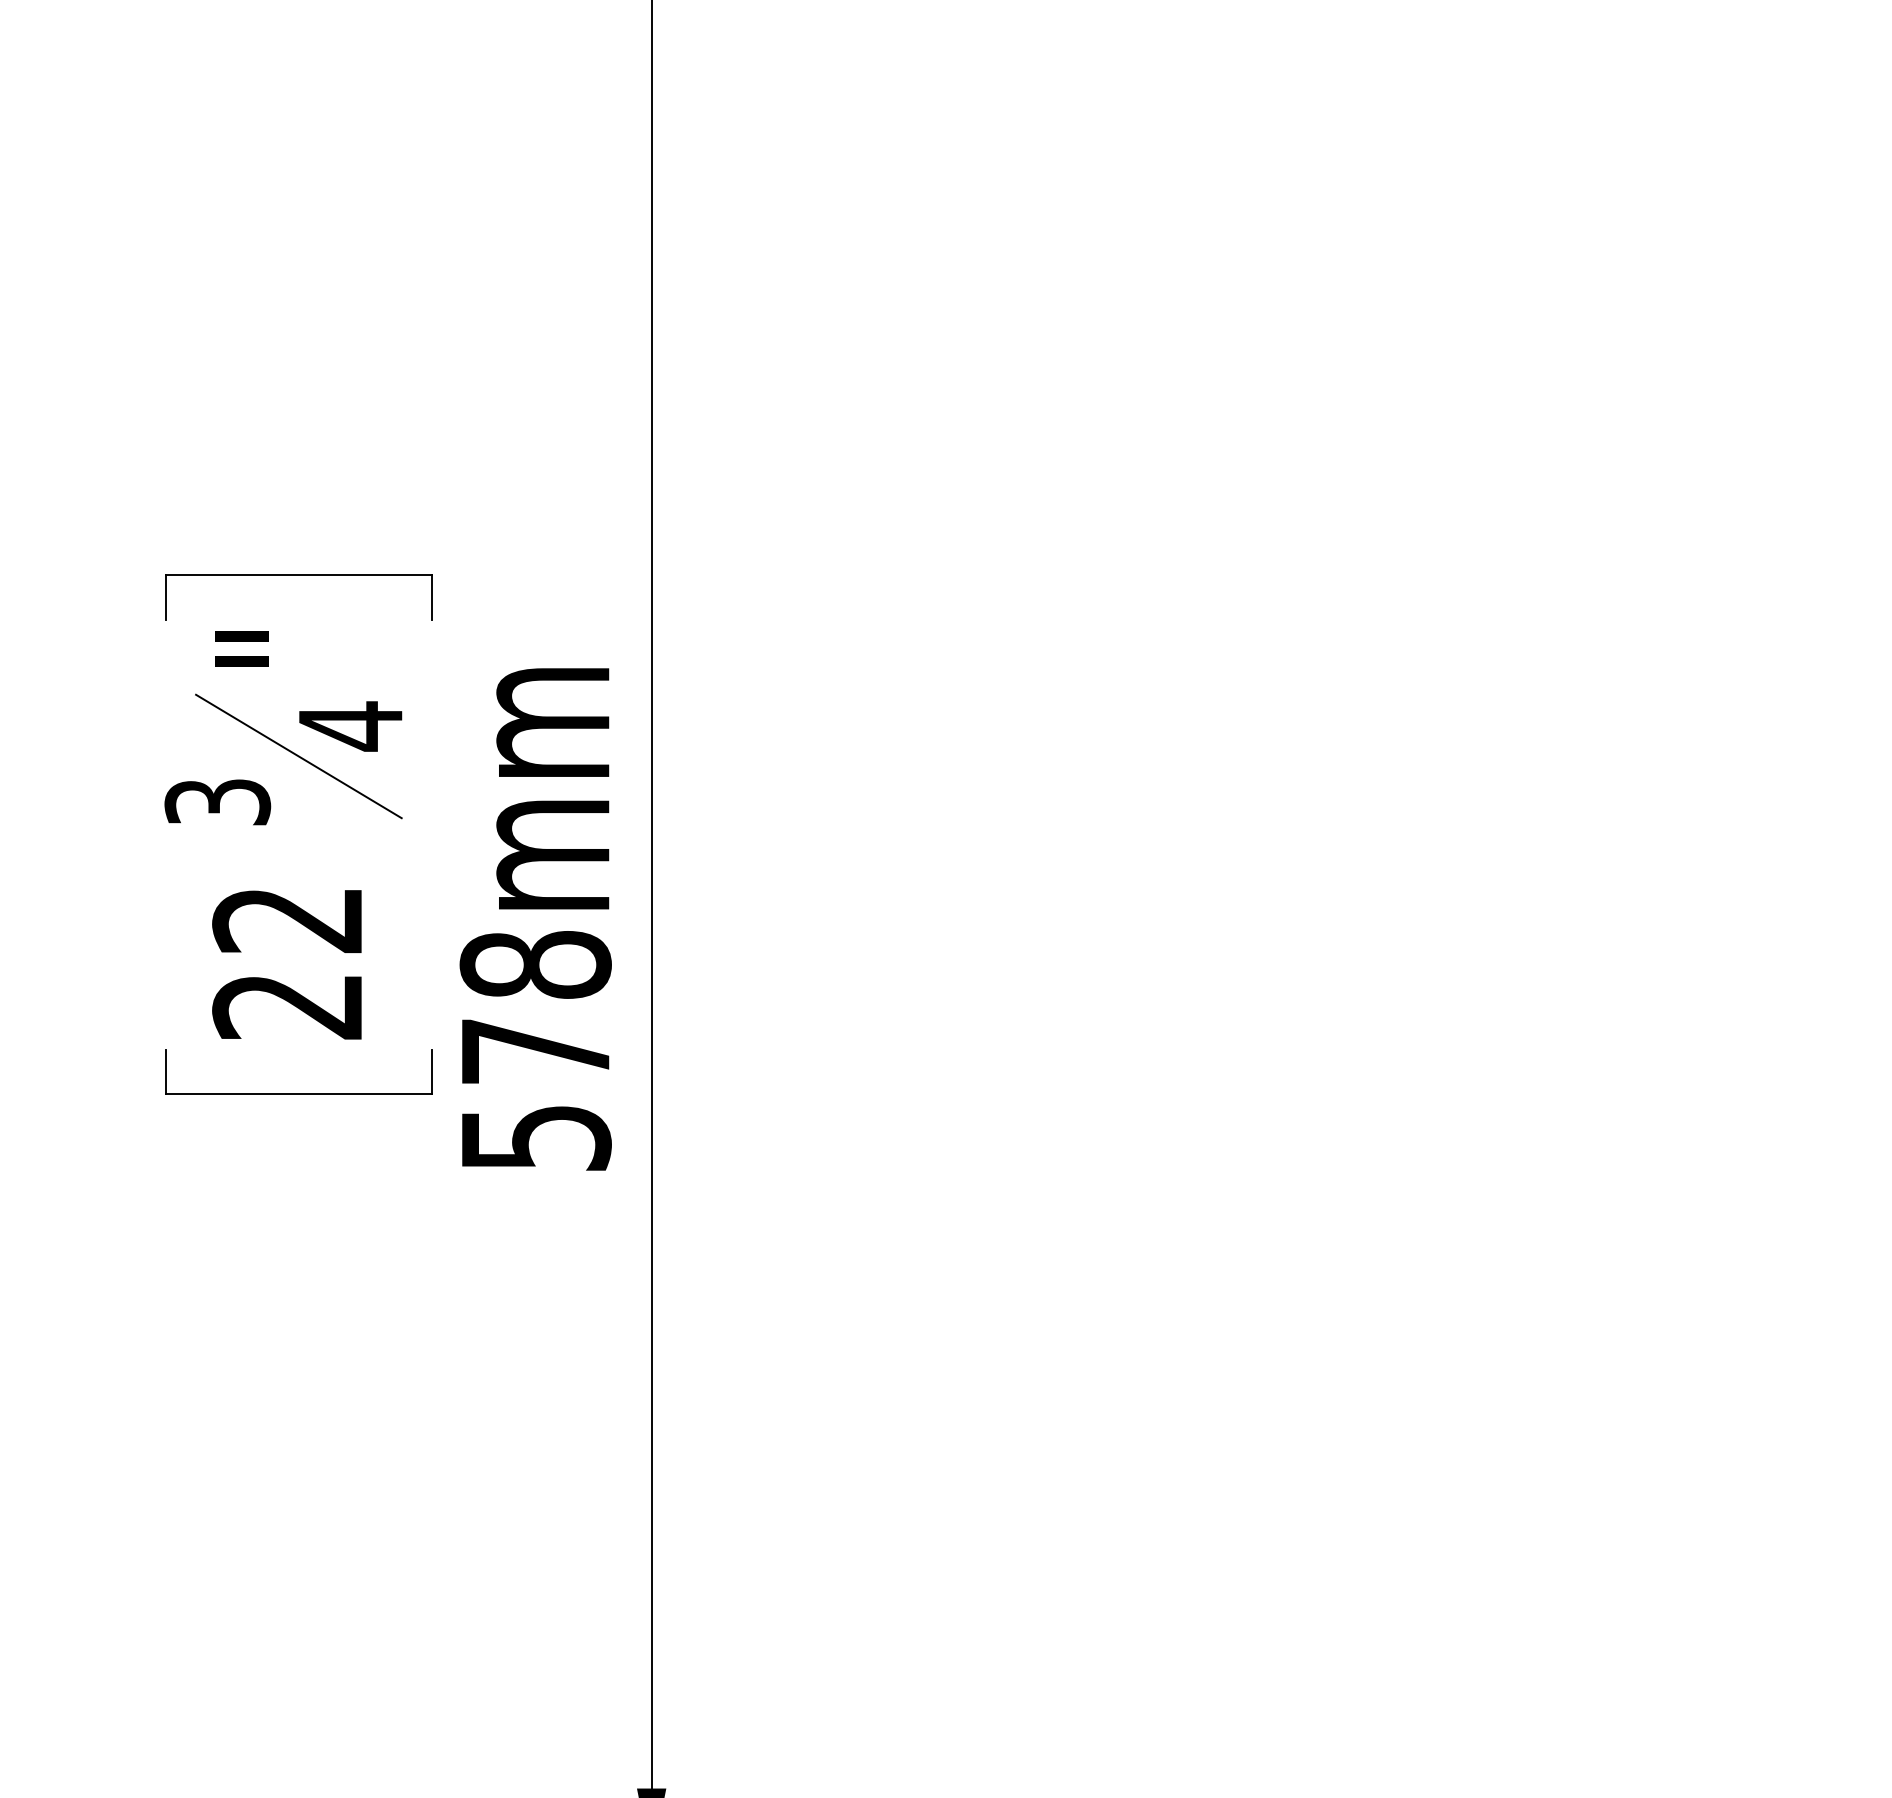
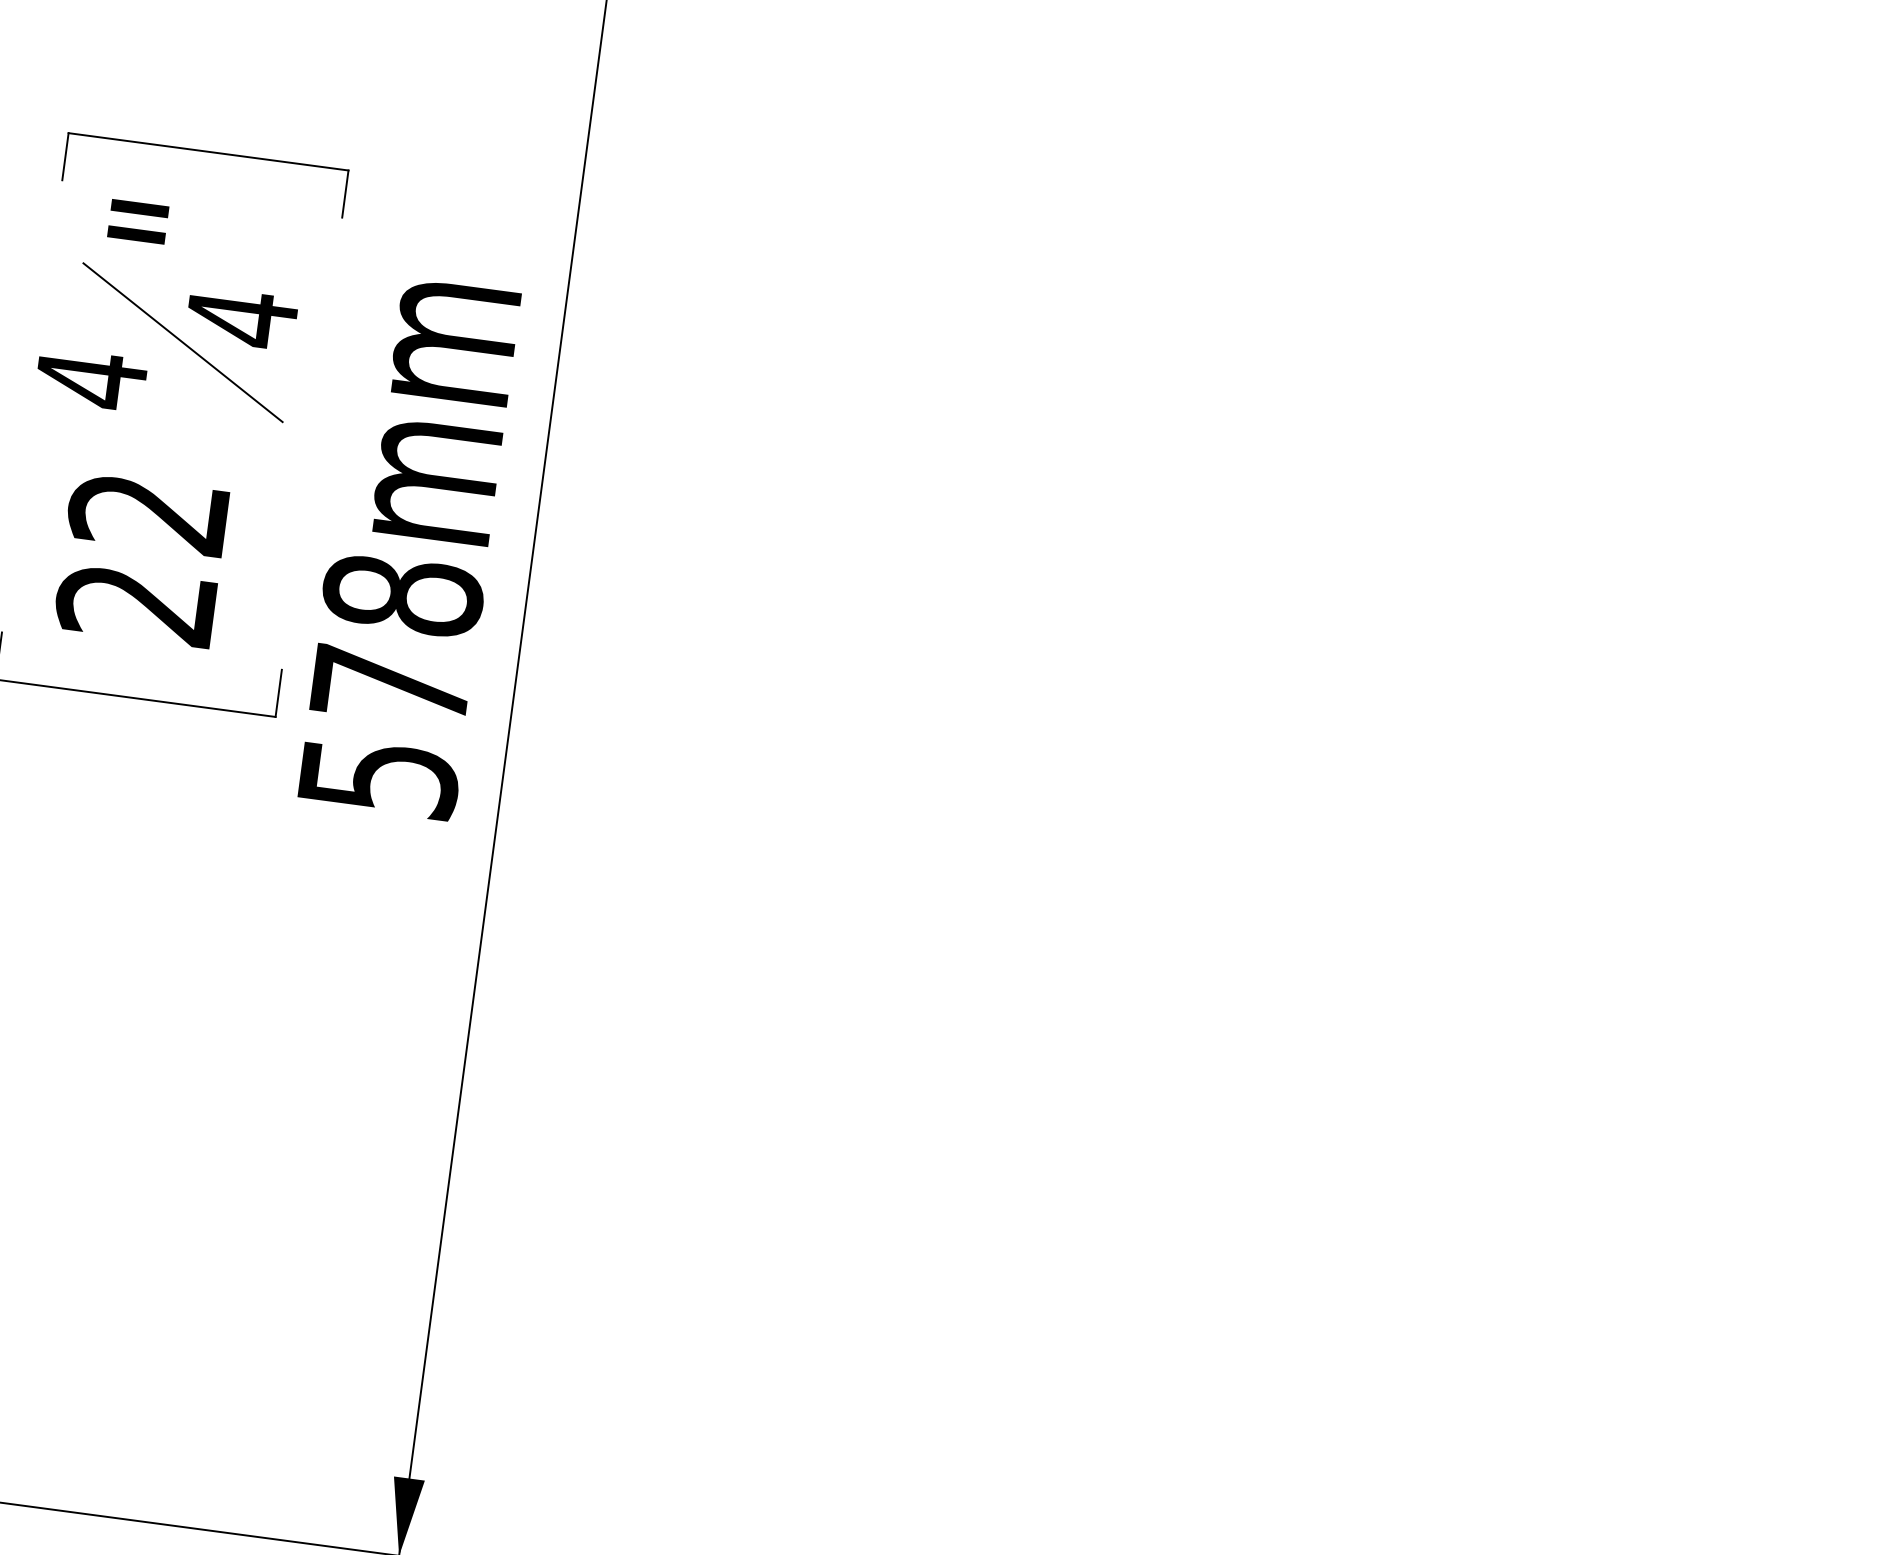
text: (217, 802) -> (90, 379), 3 -> 4

